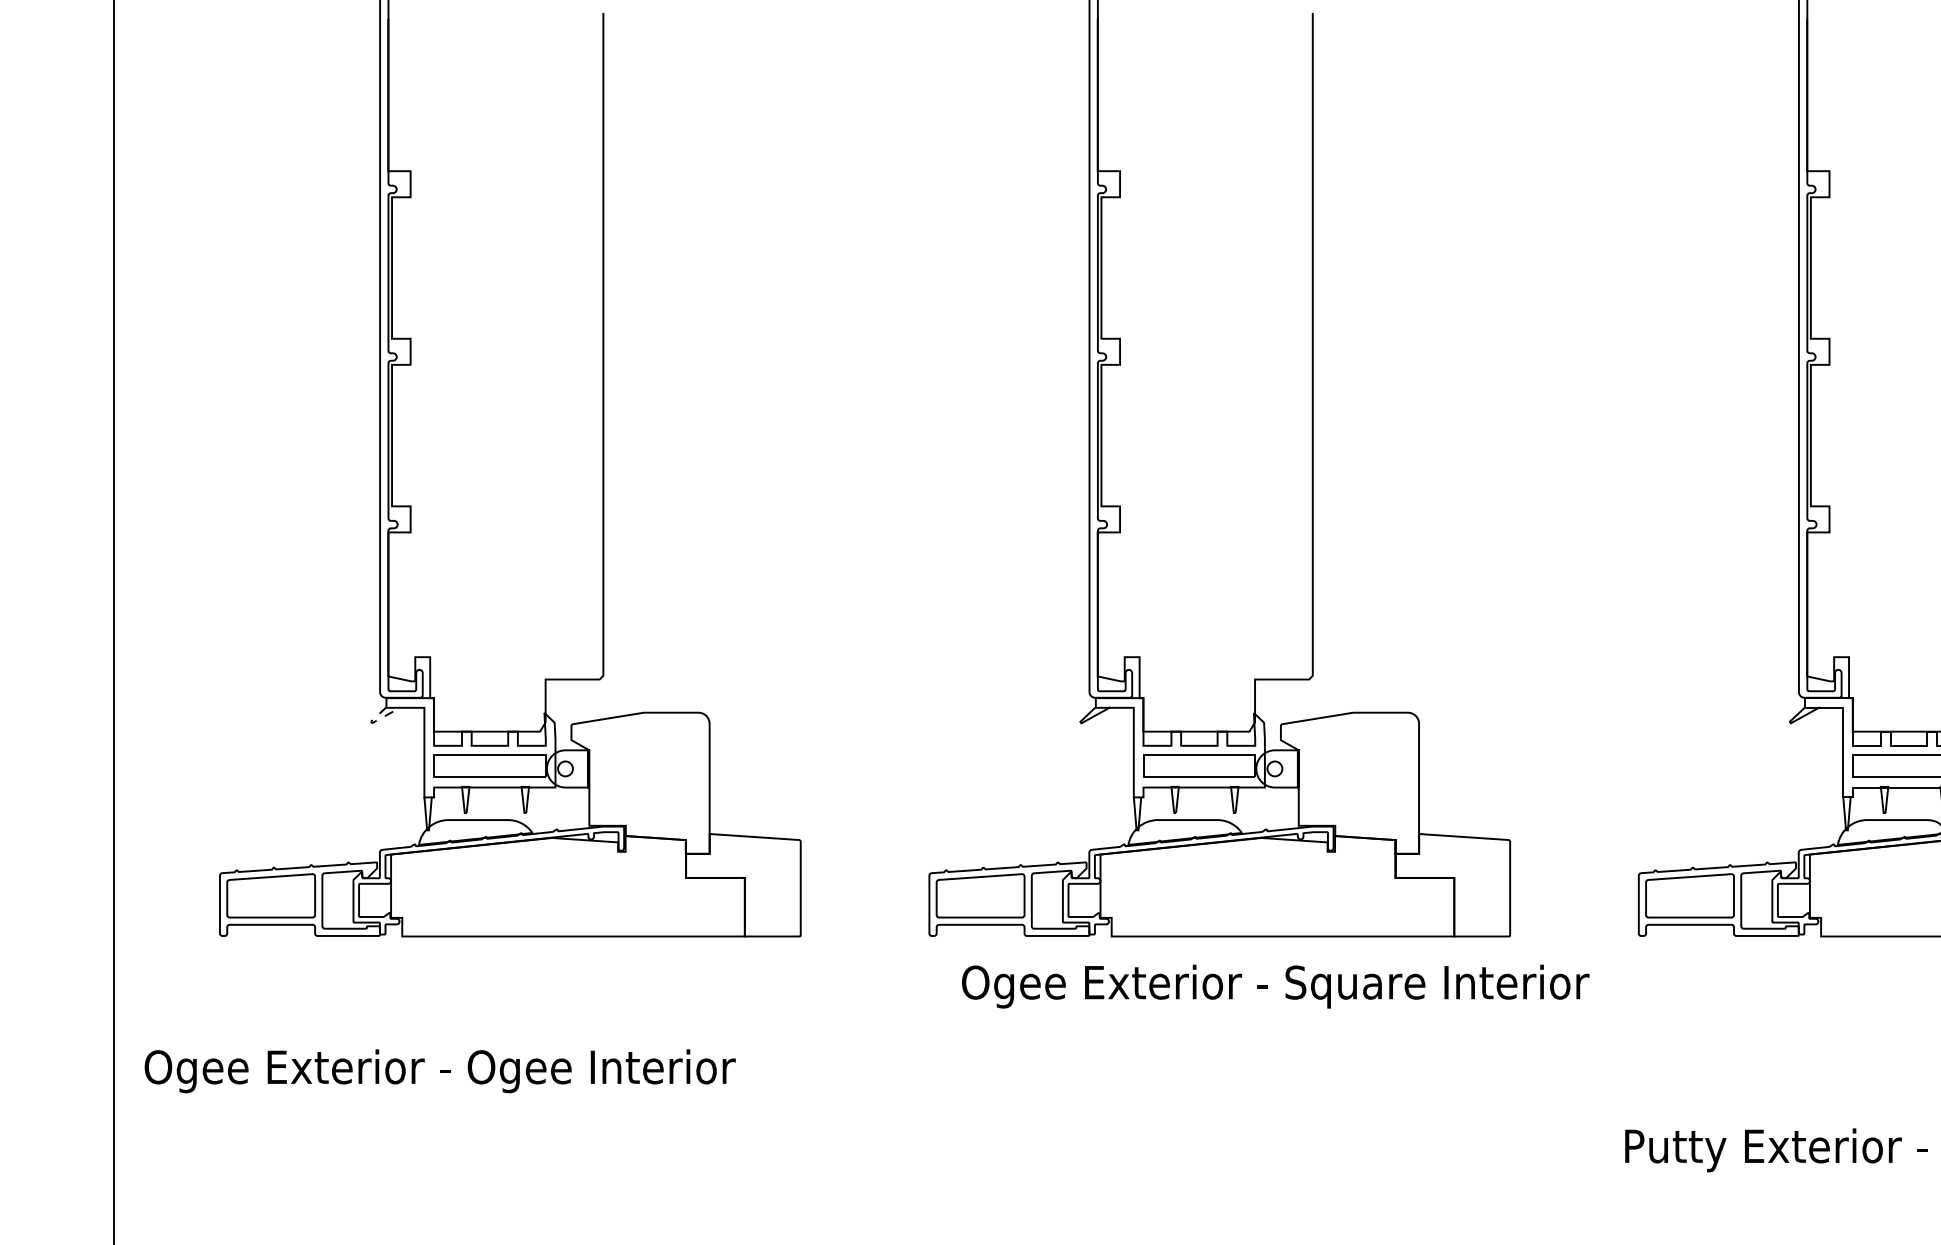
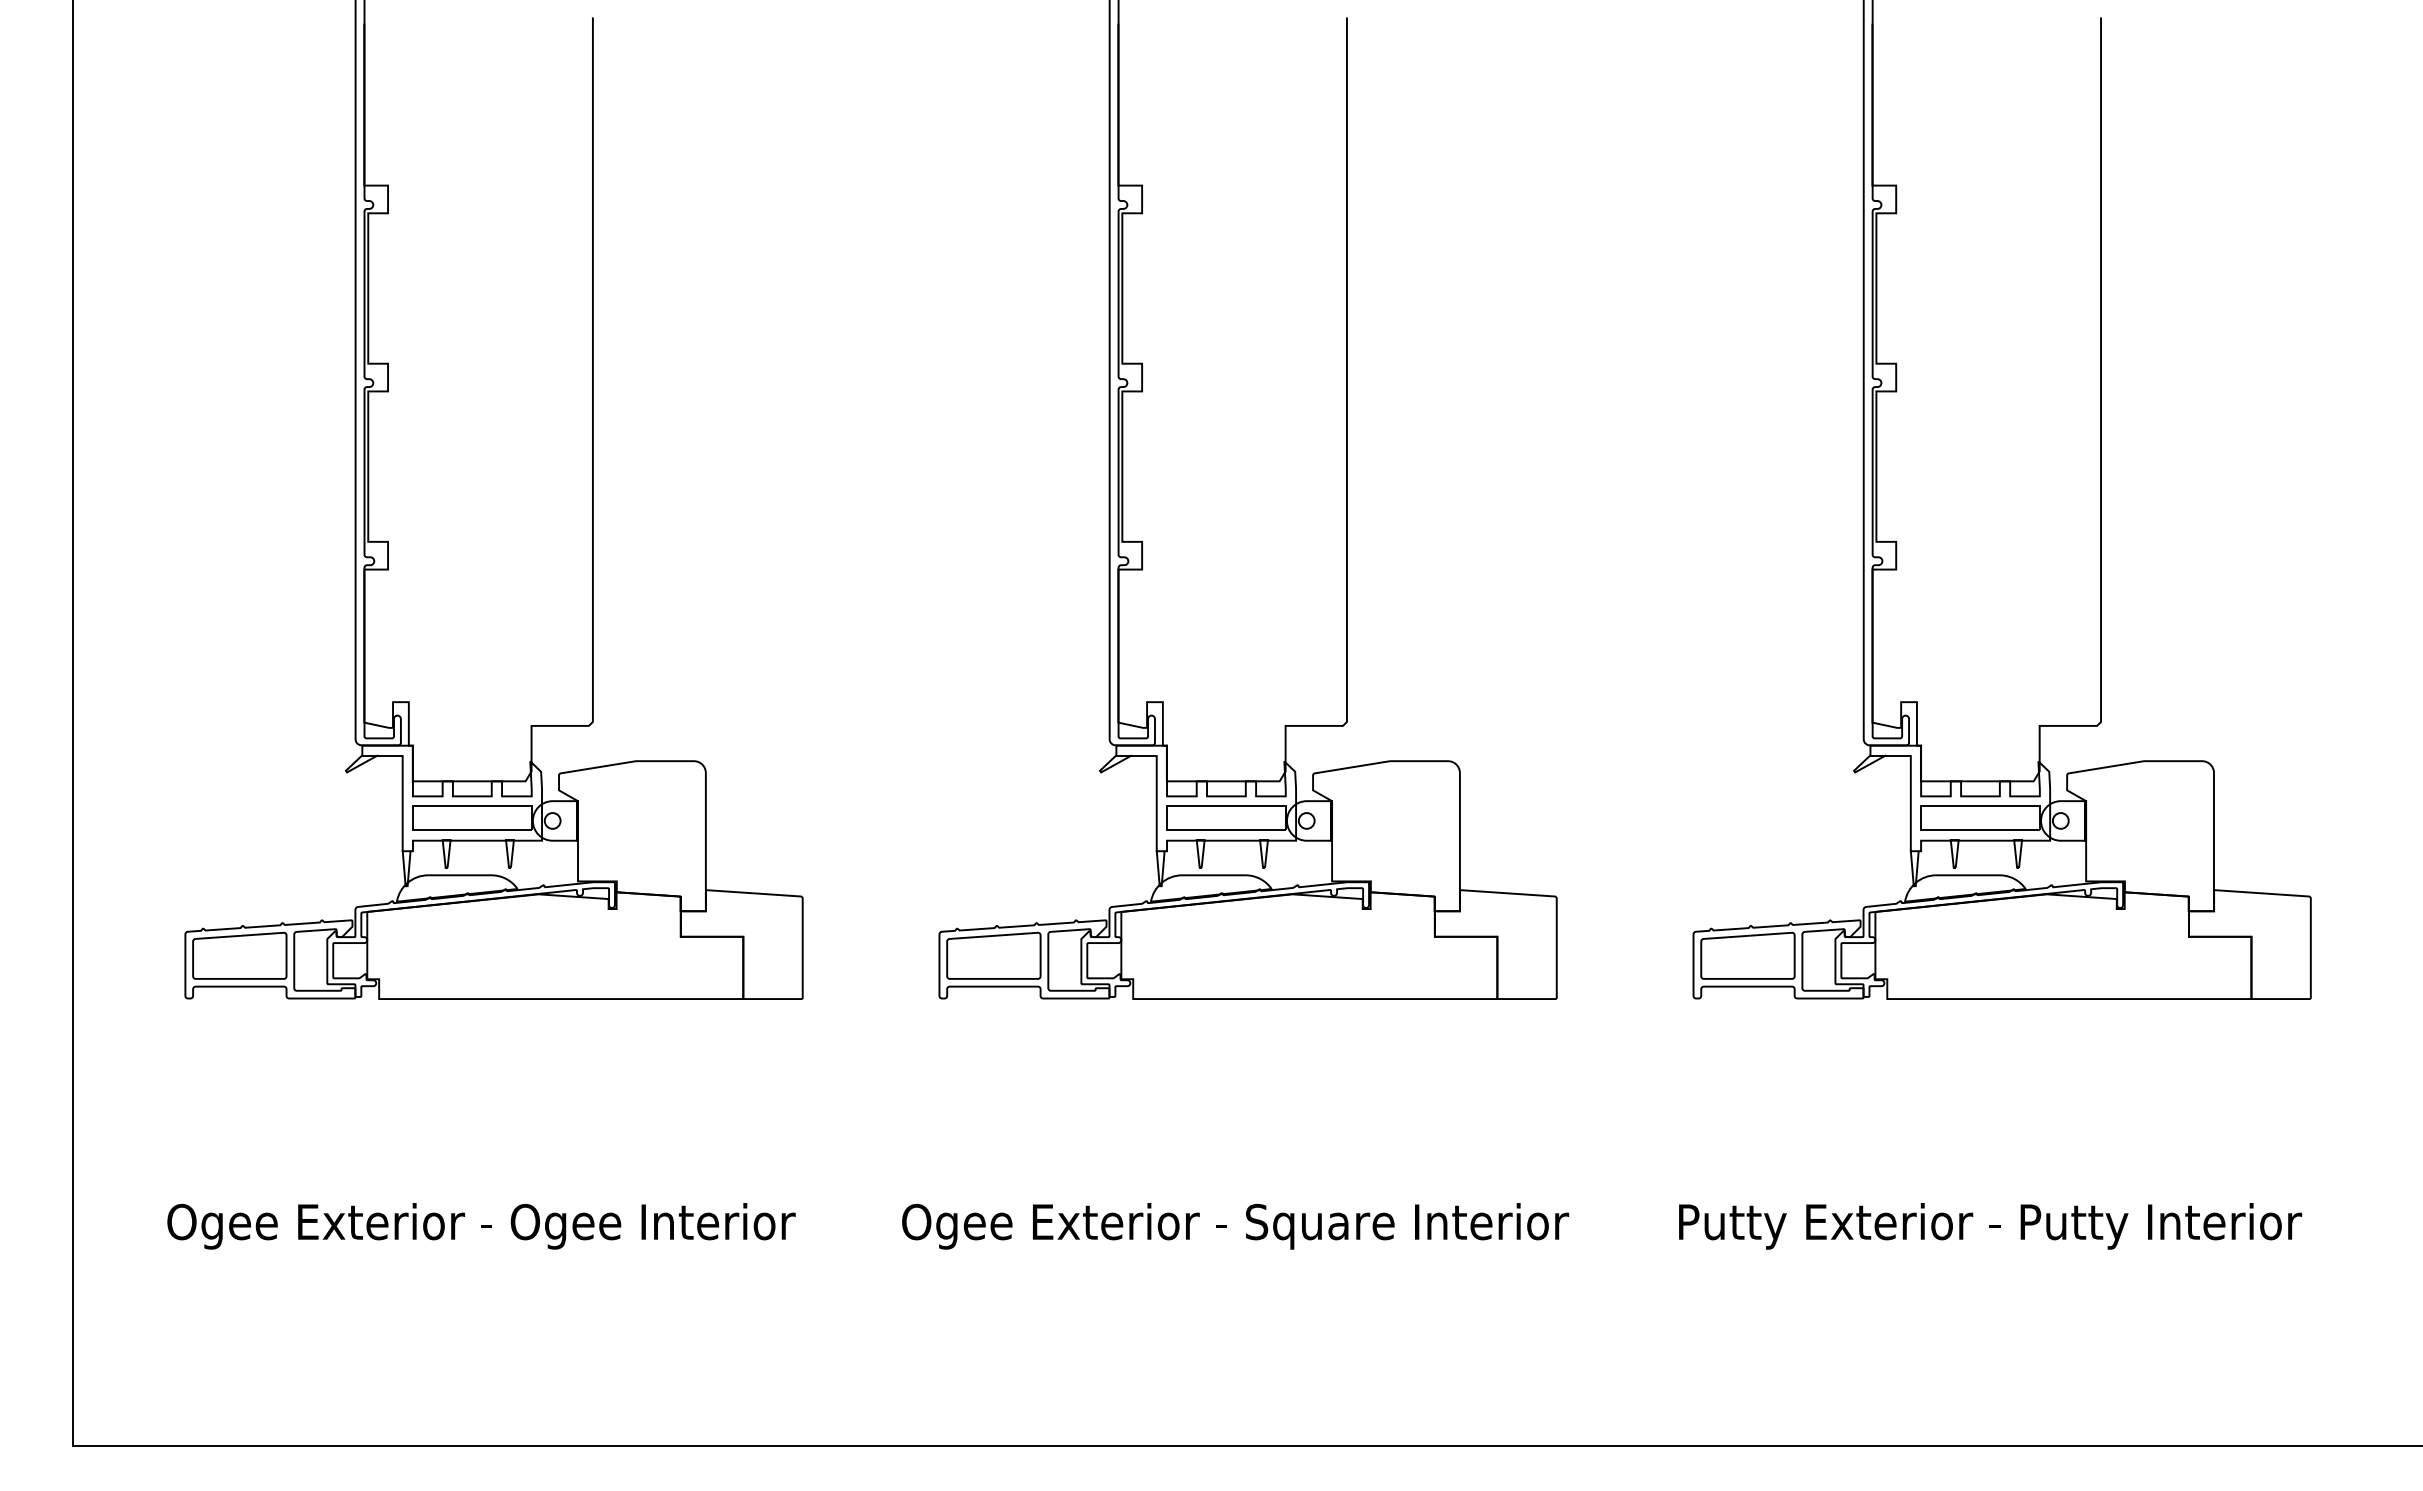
line: (376, 721) -> (351, 770), dashed -> solid
text: (1275, 986) -> (1235, 1226), moved
text: (440, 1071) -> (481, 1226), moved

